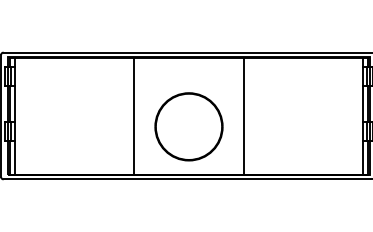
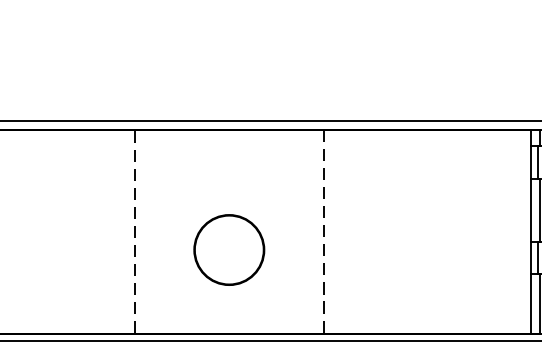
line: (134, 116) -> (134, 231), solid -> dashed
line: (243, 116) -> (323, 231), solid -> dashed
part: (188, 126) -> (228, 249), size x0.6

